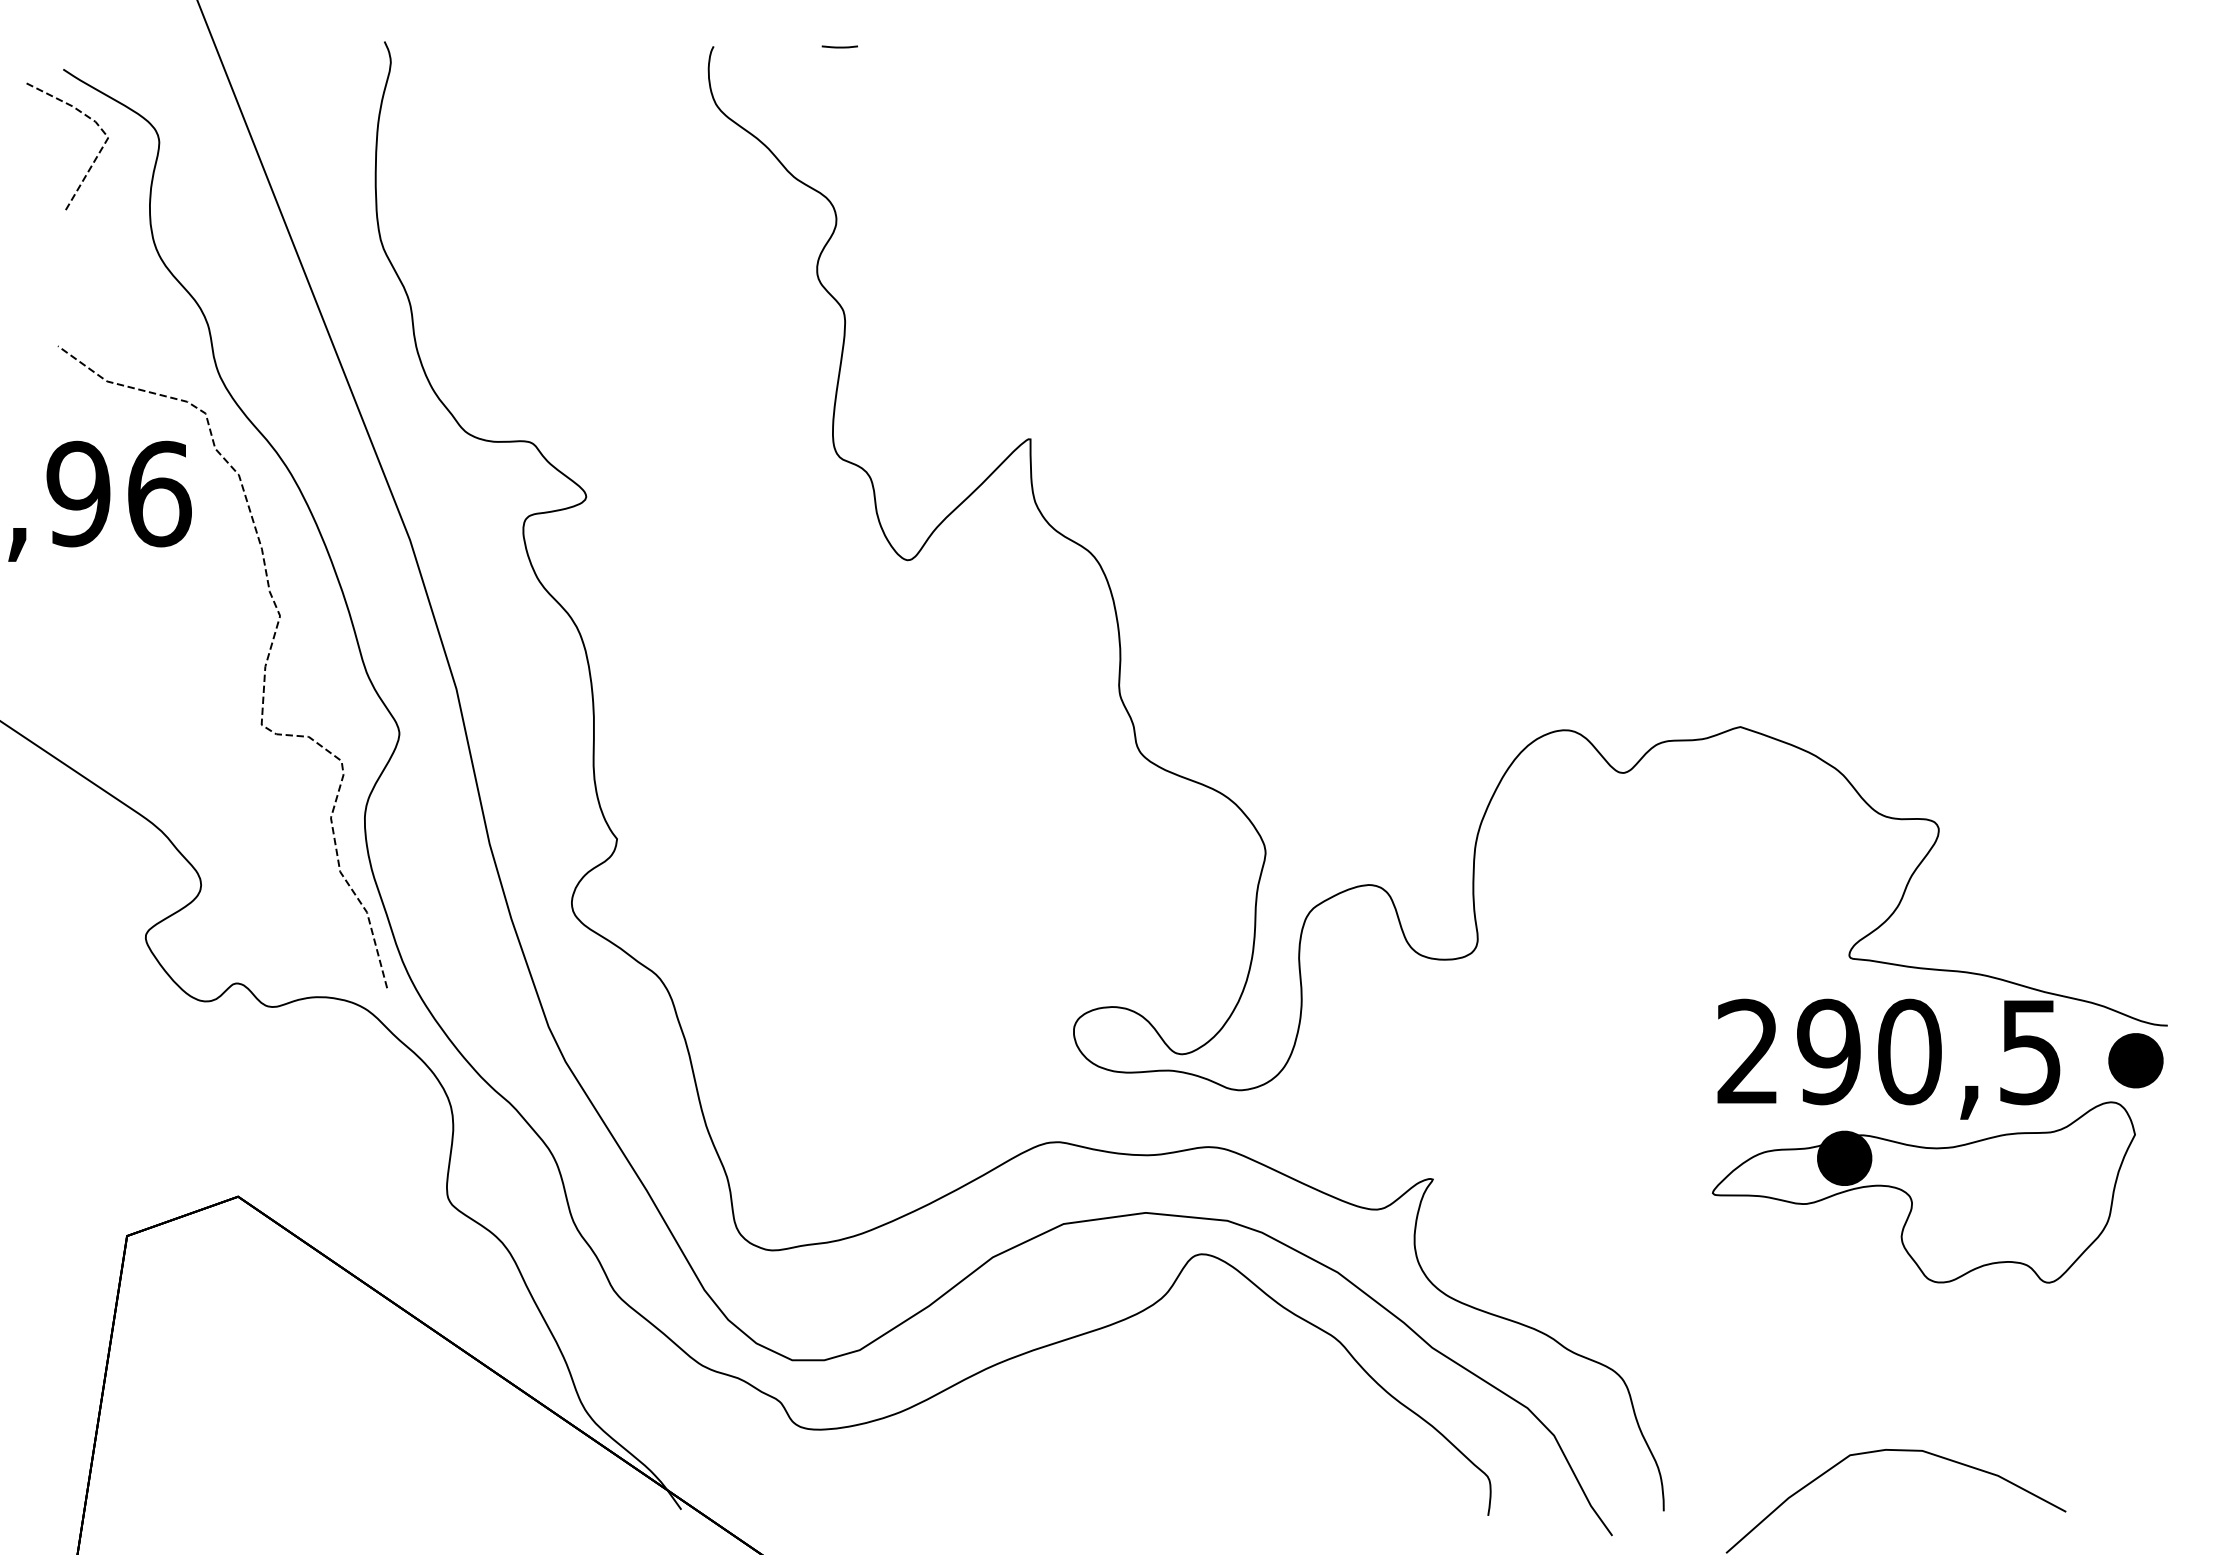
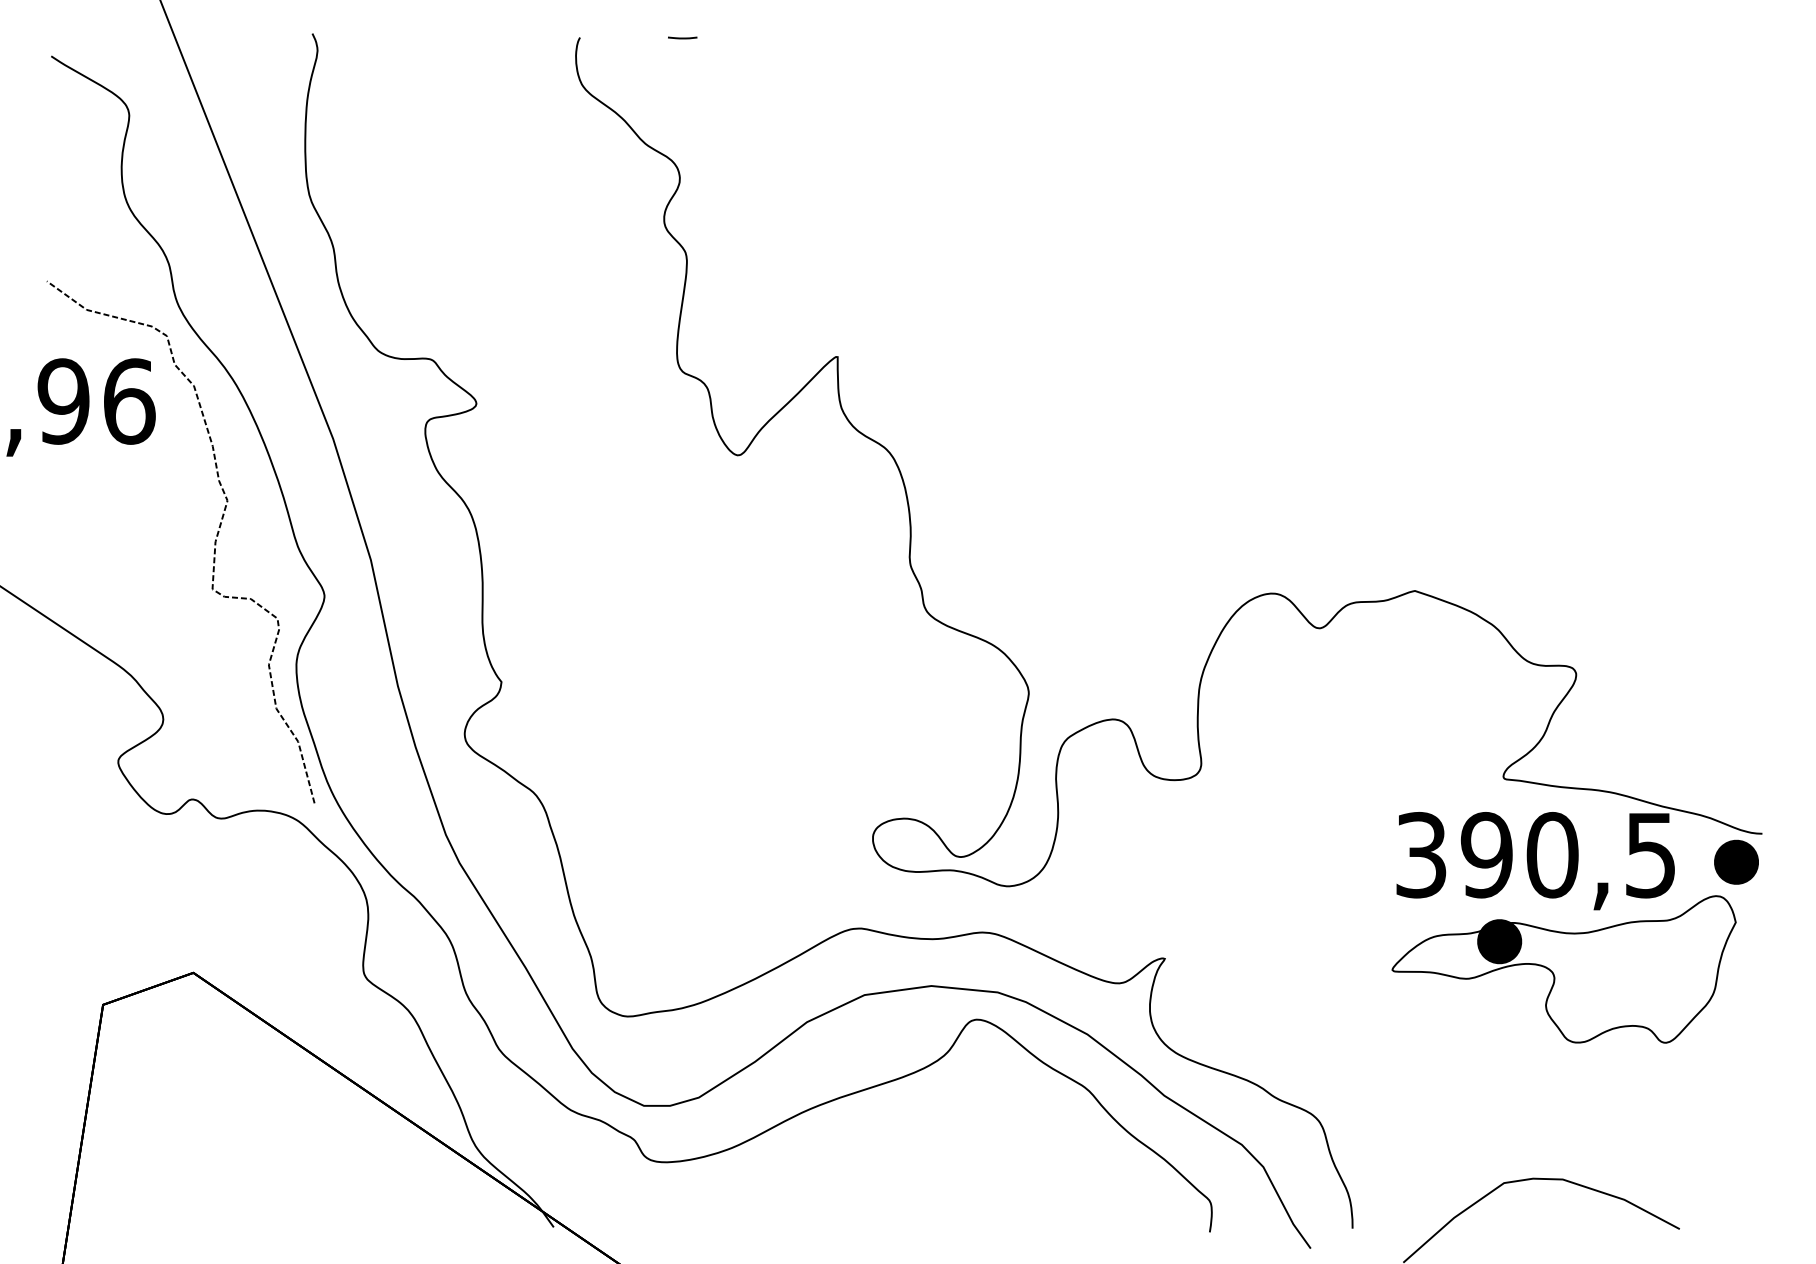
line: (93, 160) -> (75, 130), removed
text: (1747, 1051) -> (1420, 854), 290,5 -> 390,5

